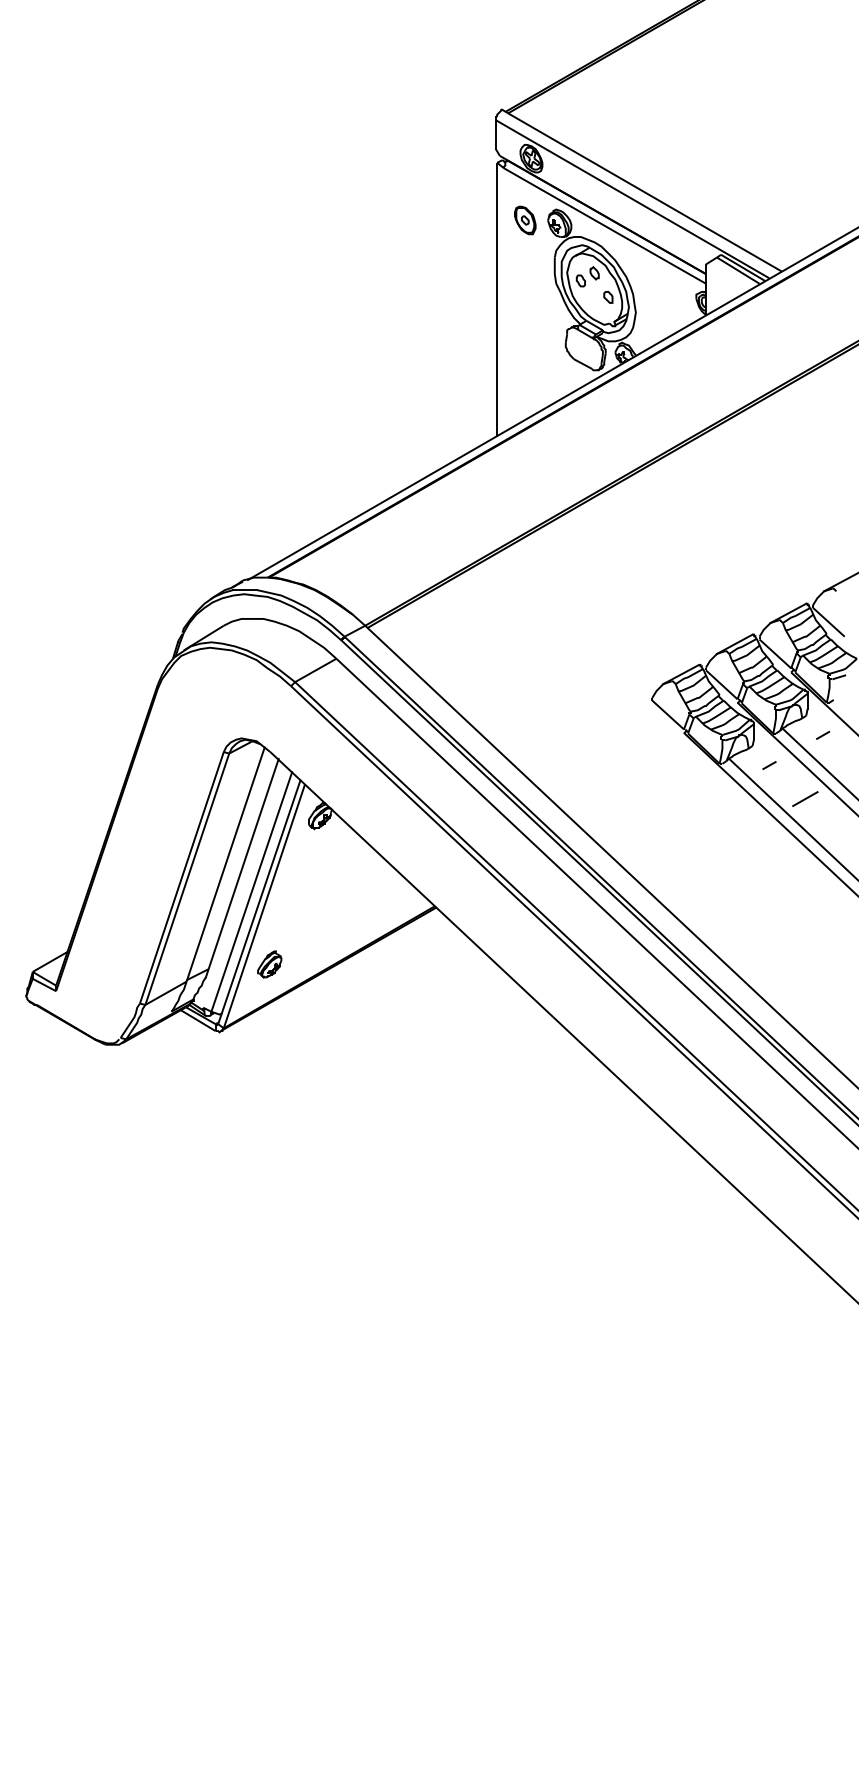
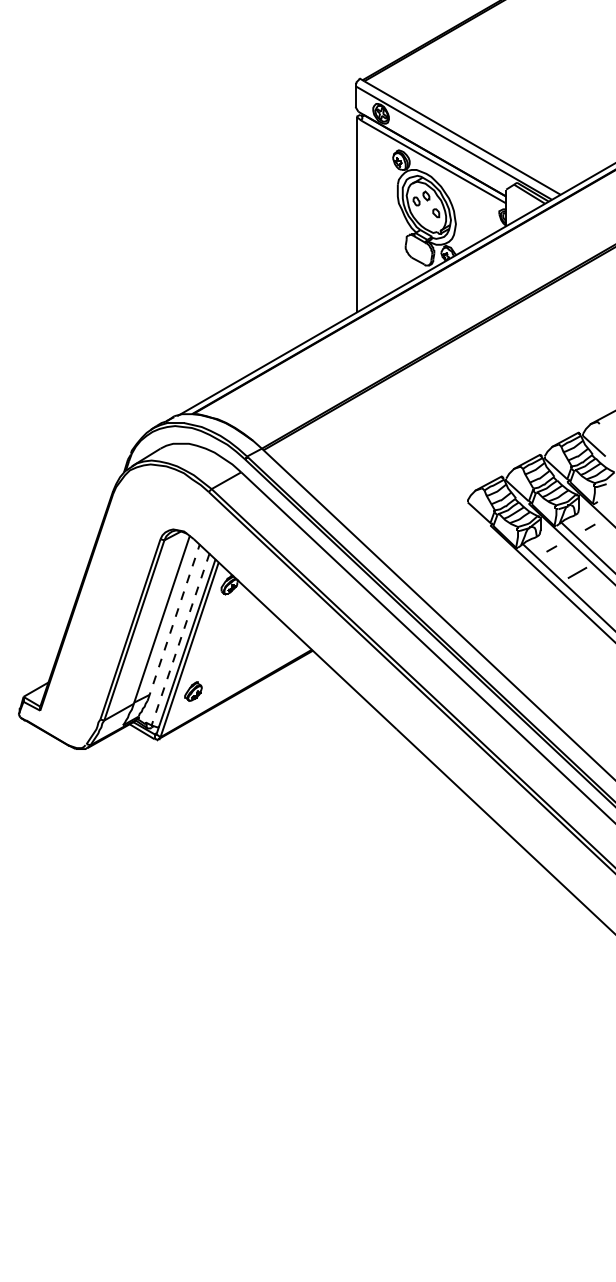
part: (525, 219) -> (376, 157), removed
line: (241, 868) -> (173, 622), solid -> dashed
line: (251, 891) -> (180, 639), solid -> dashed

